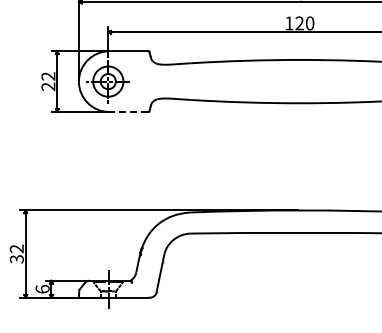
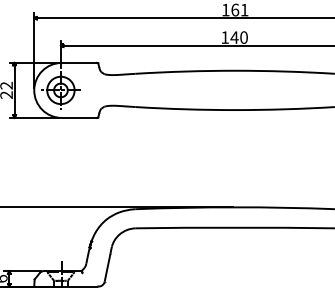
text: (299, 23) -> (234, 37), 120 -> 140
line: (128, 111) -> (79, 117), dashed -> solid

